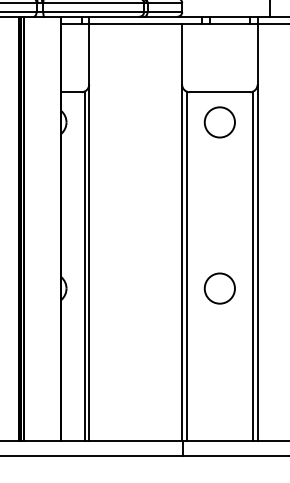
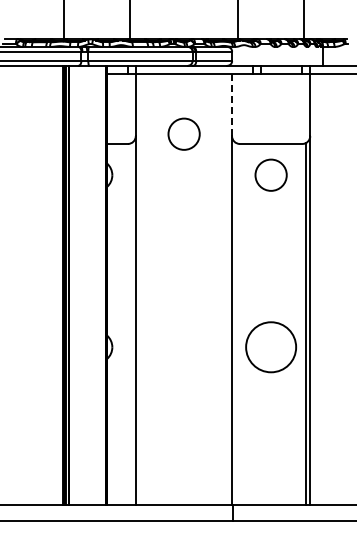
line: (182, 54) -> (232, 104), solid -> dashed
circle: (135, 82) -> (183, 133), added
line: (85, 266) -> (131, 324), removed
line: (186, 266) -> (236, 324), removed
circle: (219, 287) -> (270, 346), size x1.6

